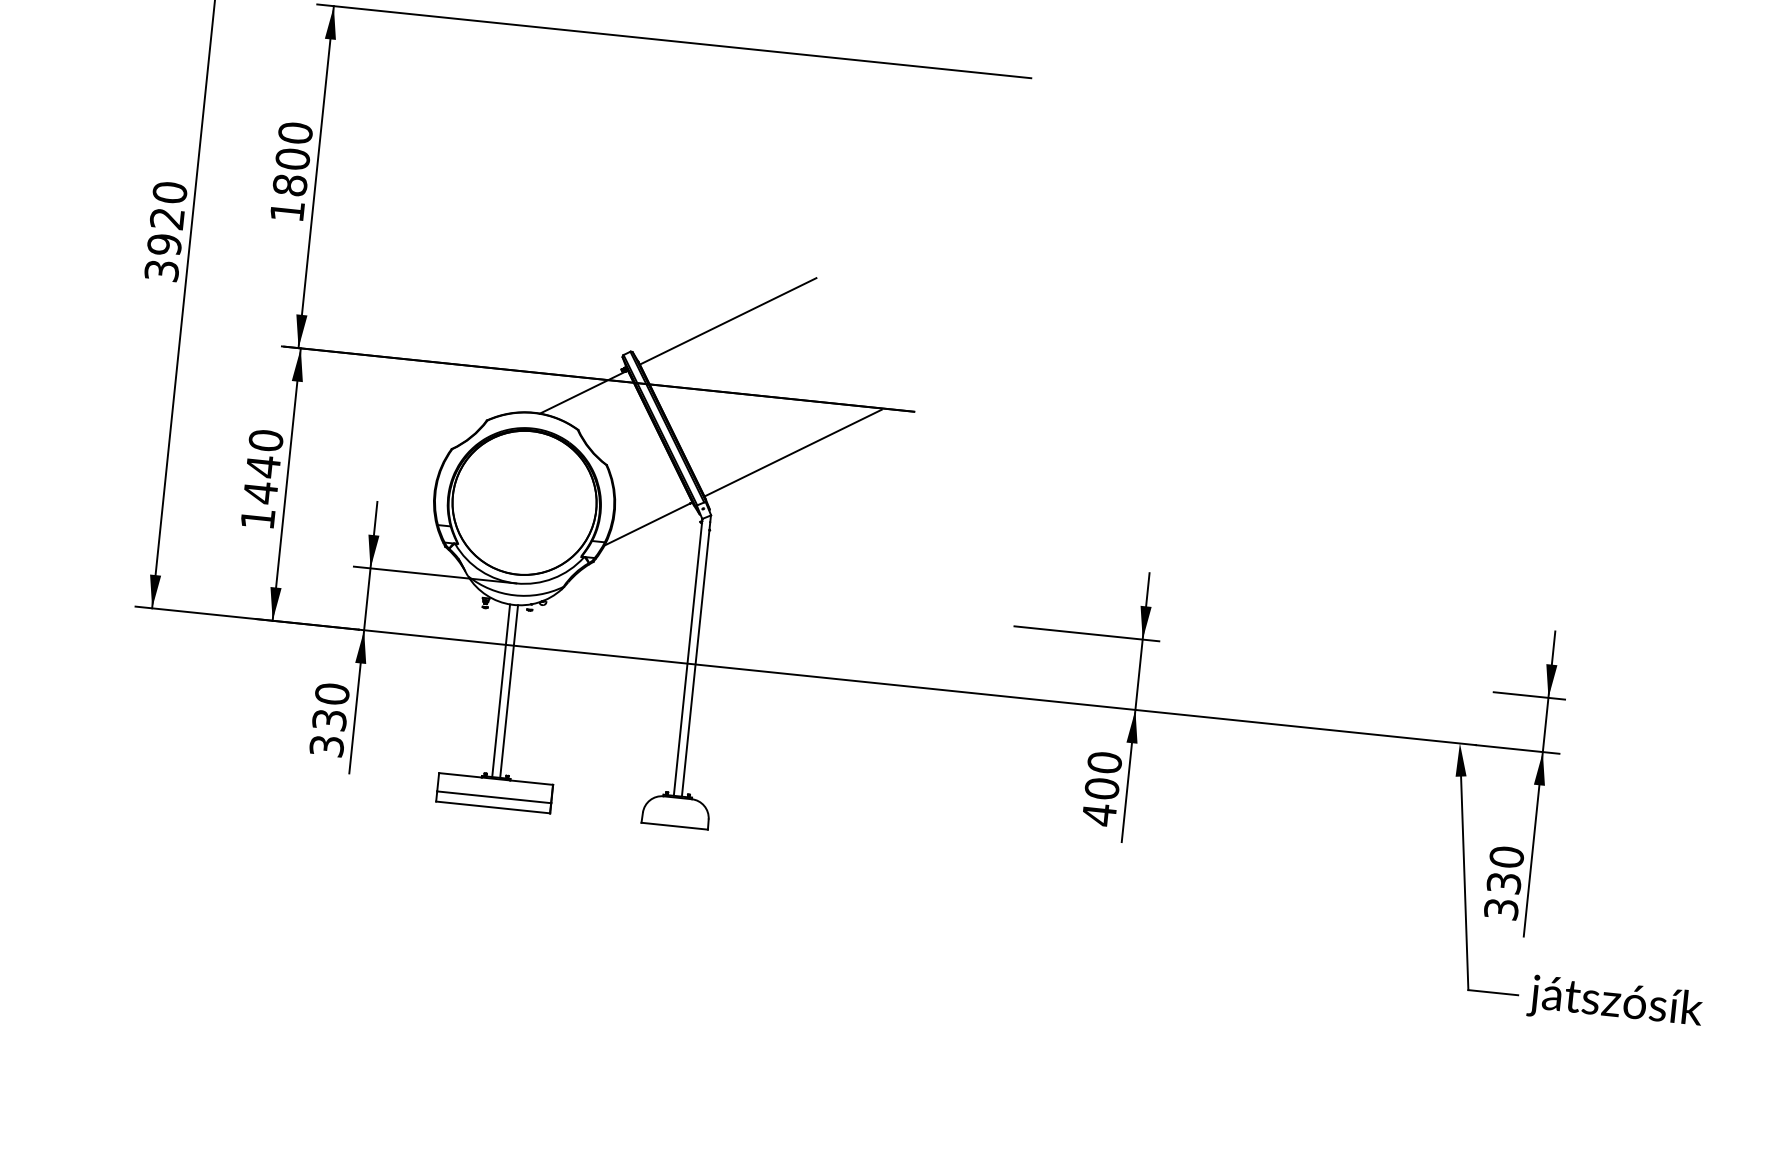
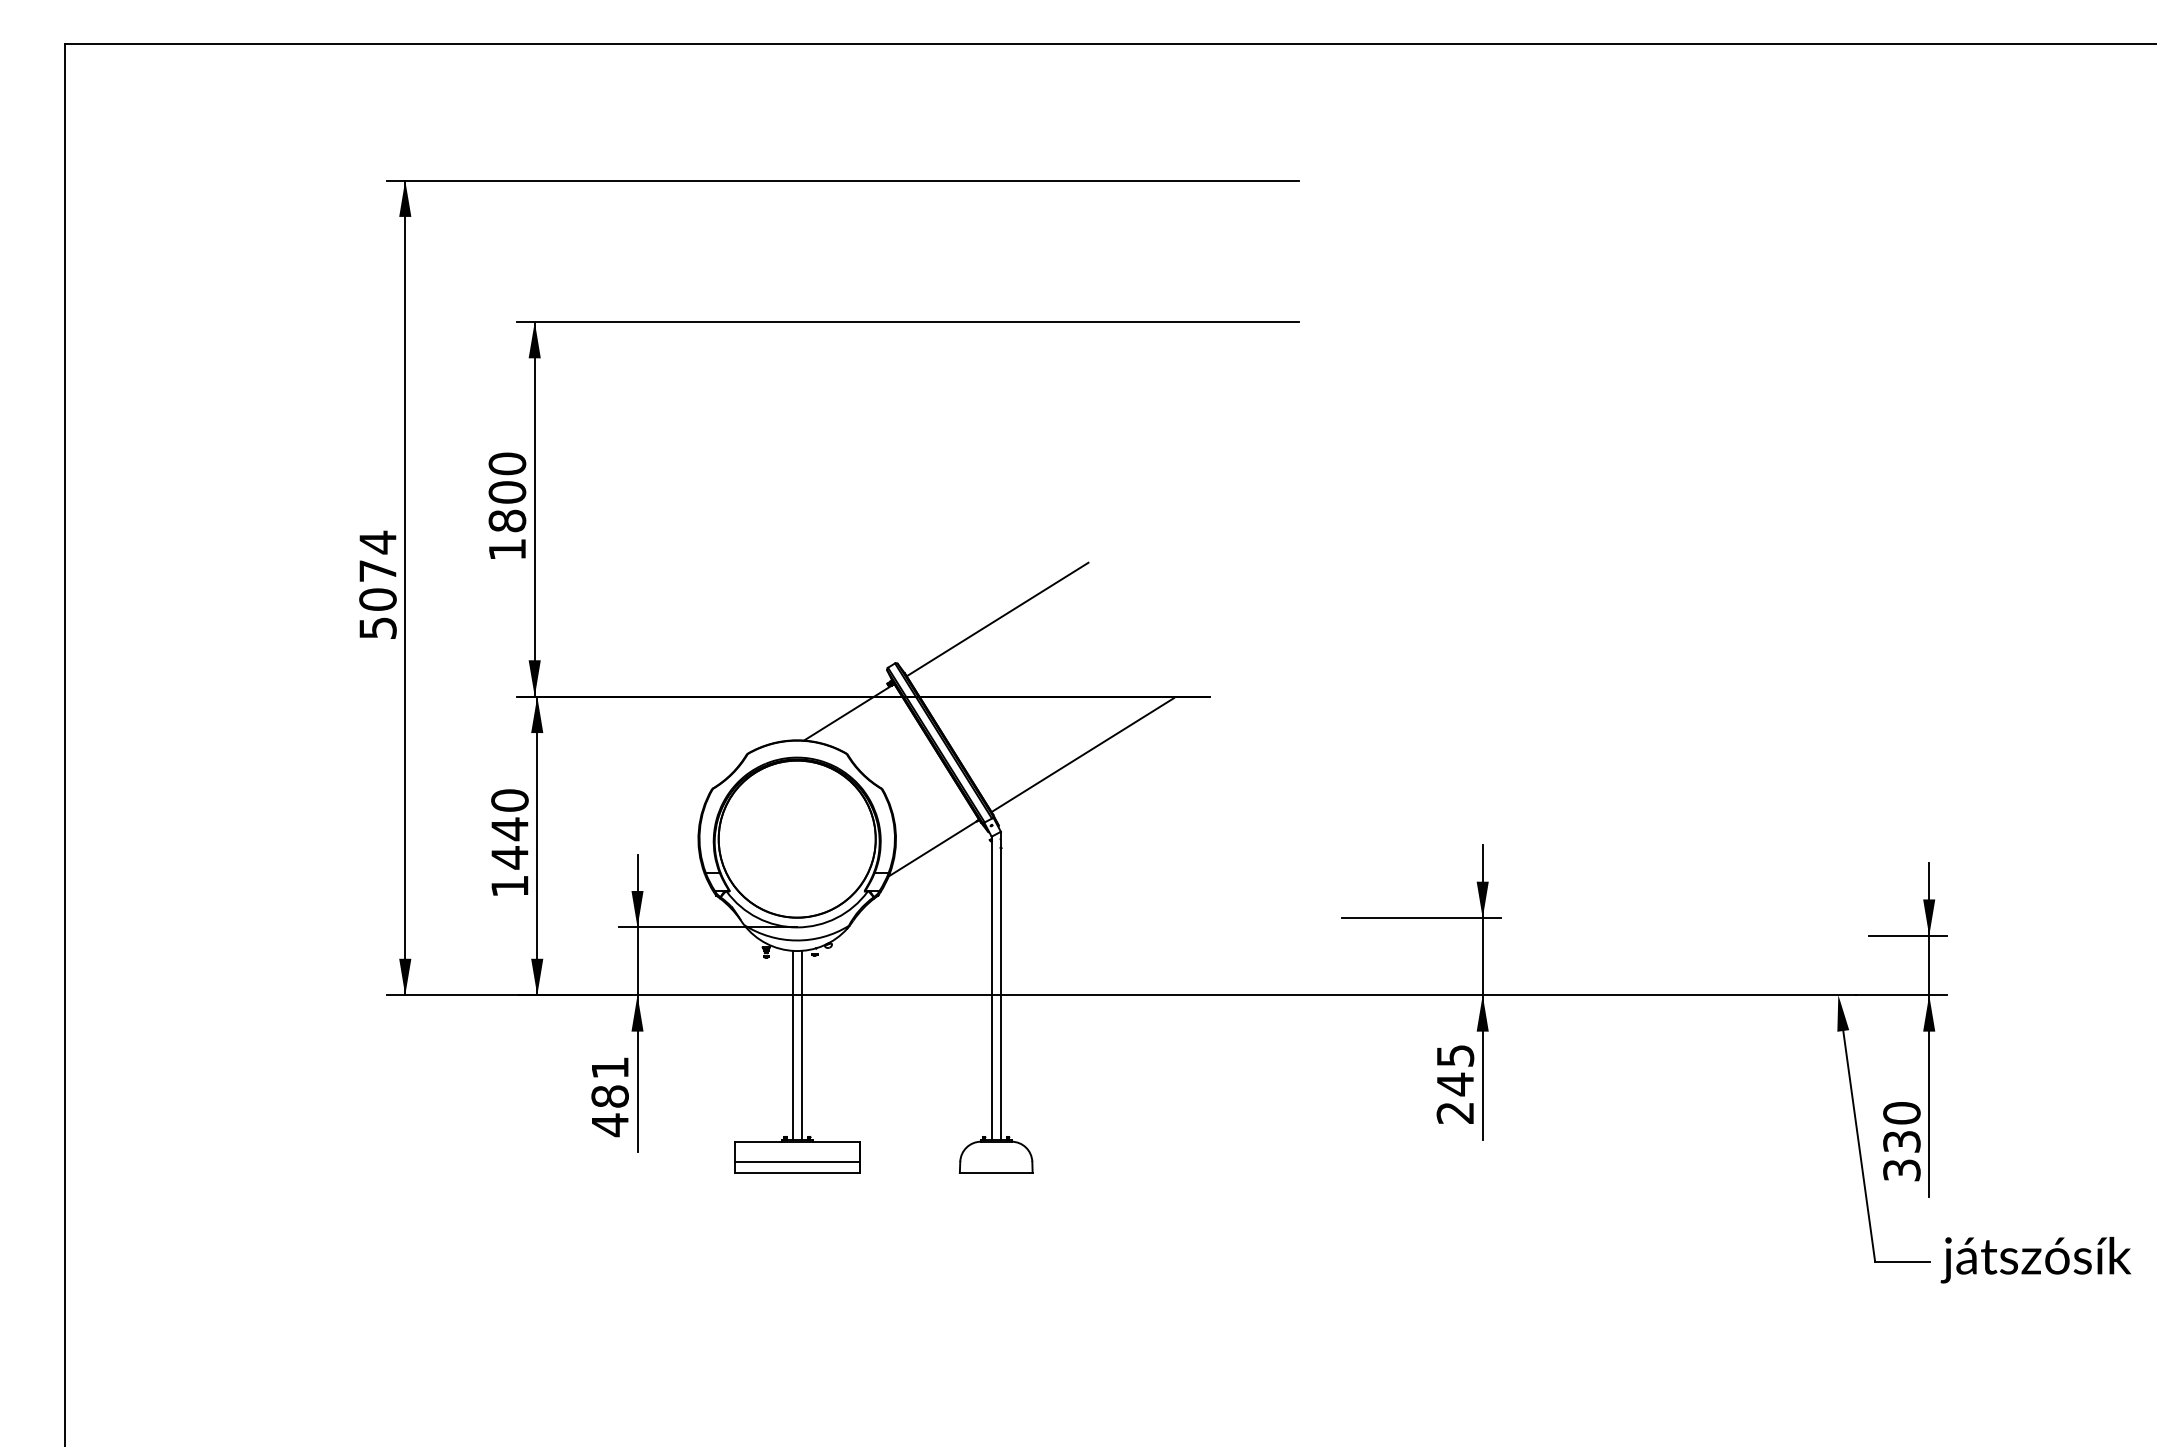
text: (165, 230) -> (377, 584), 3920 -> 5074
text: (329, 720) -> (609, 1096), 330 -> 481
text: (1102, 788) -> (1455, 1084), 400 -> 245

